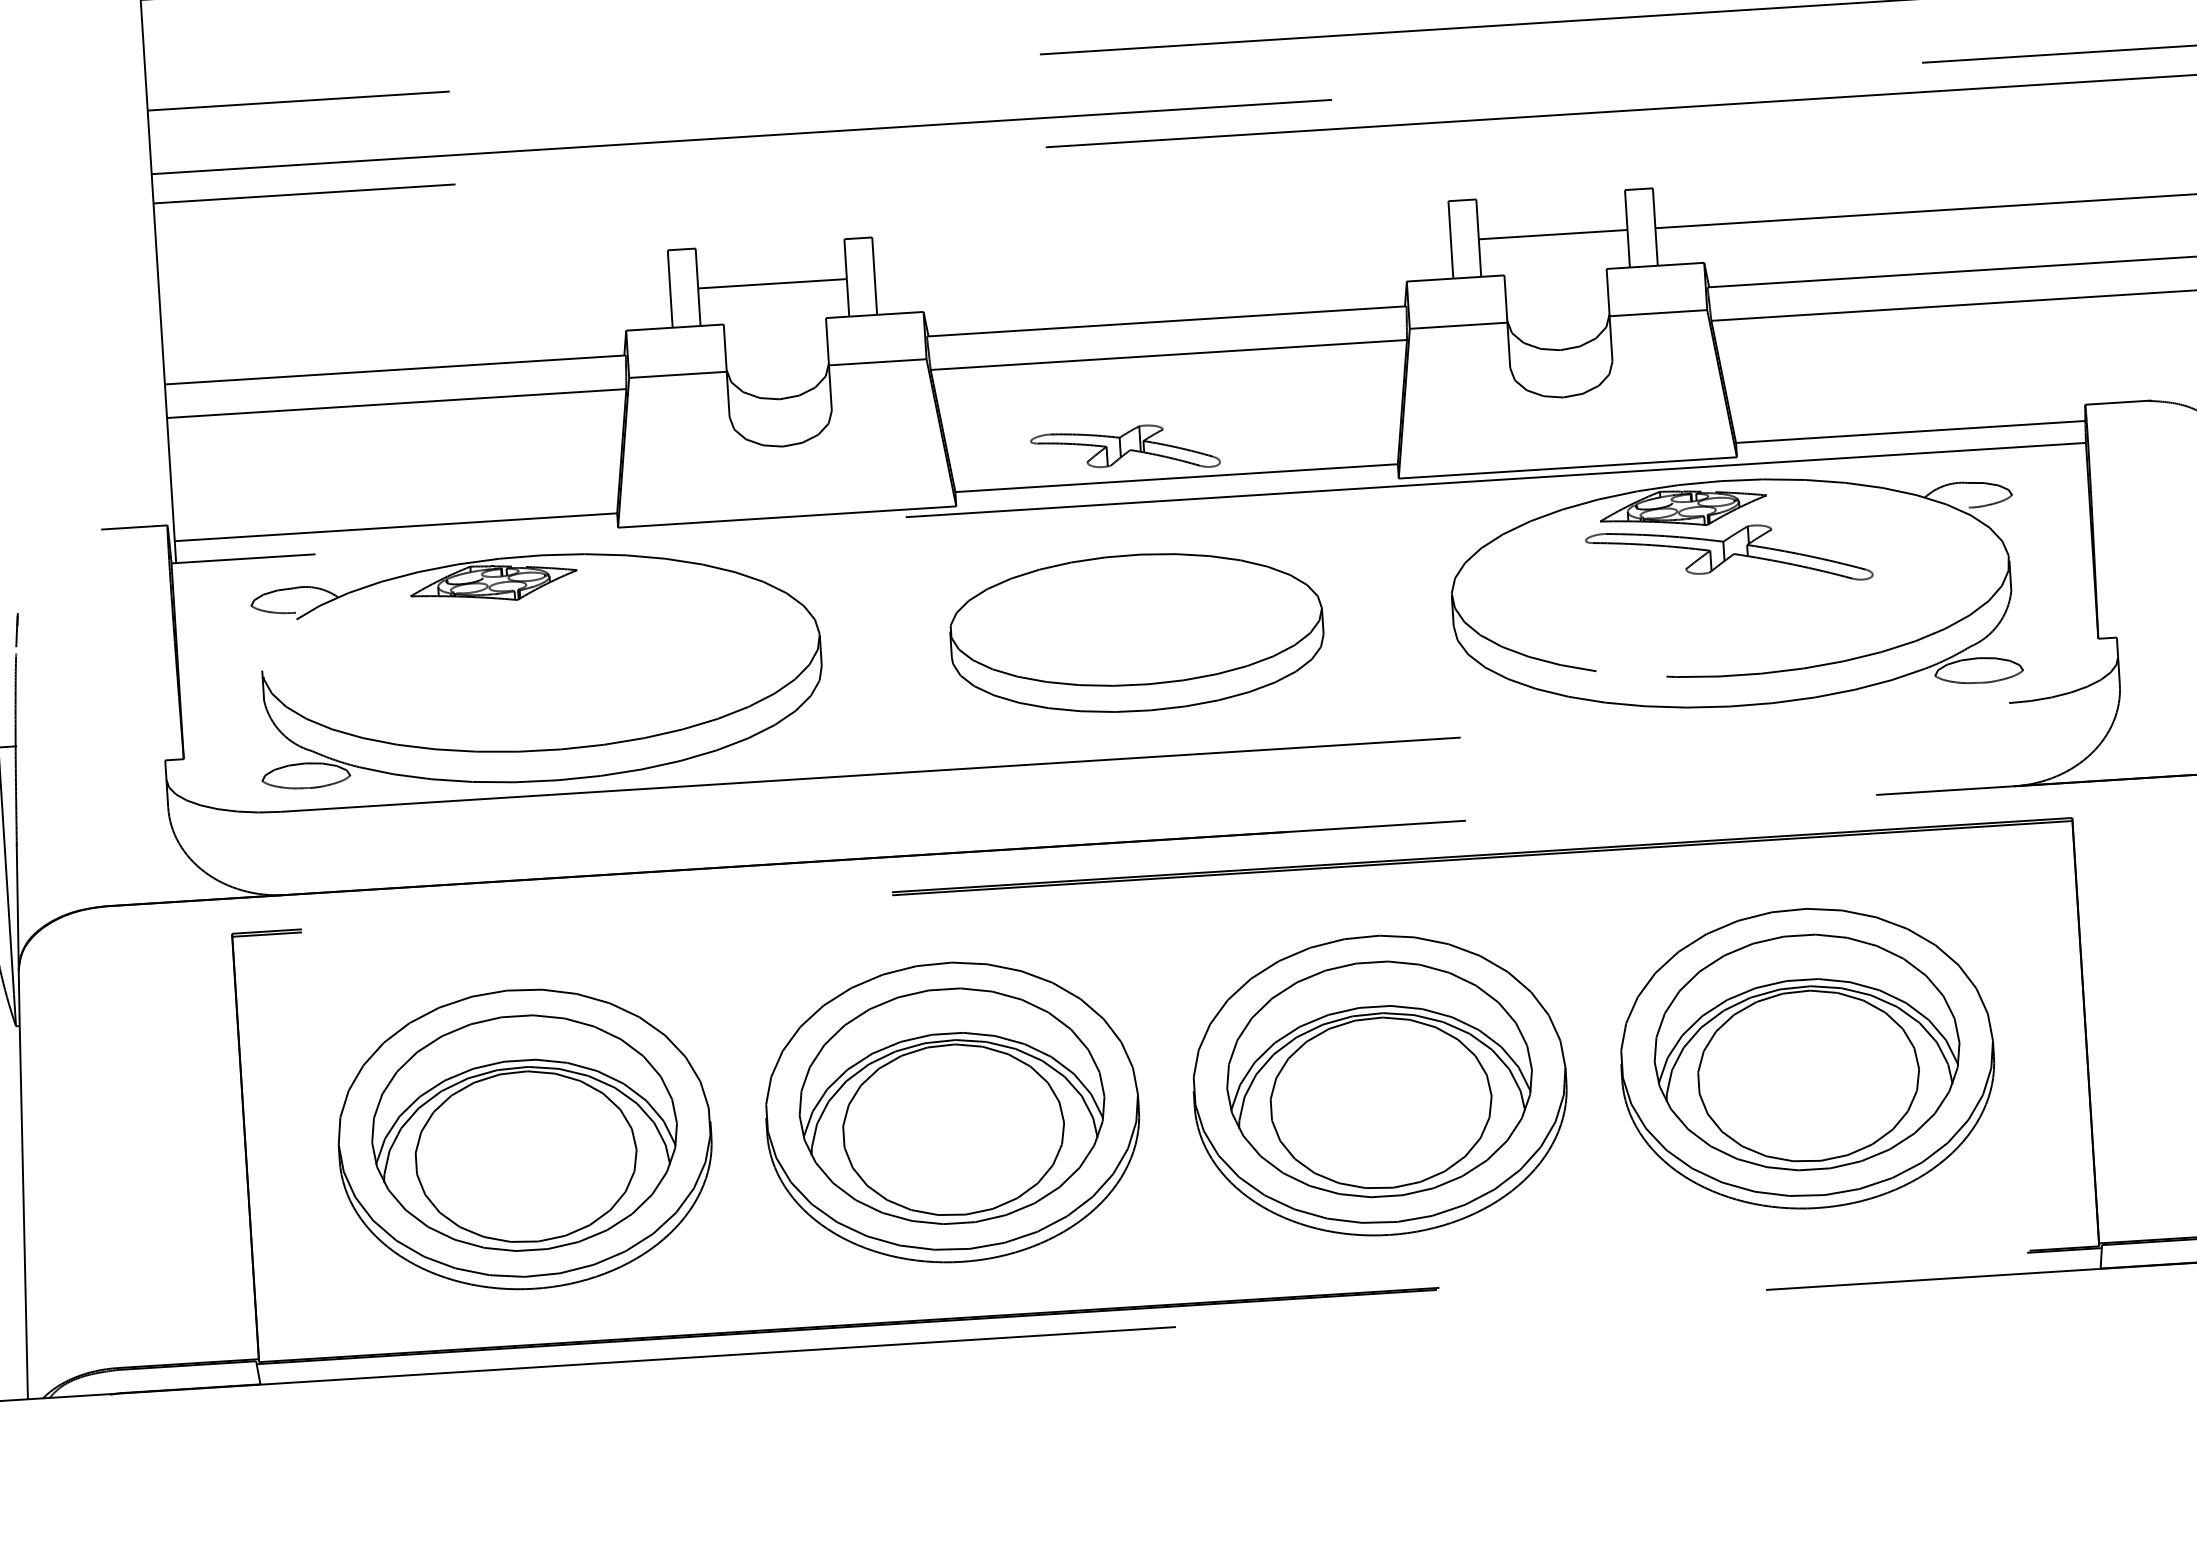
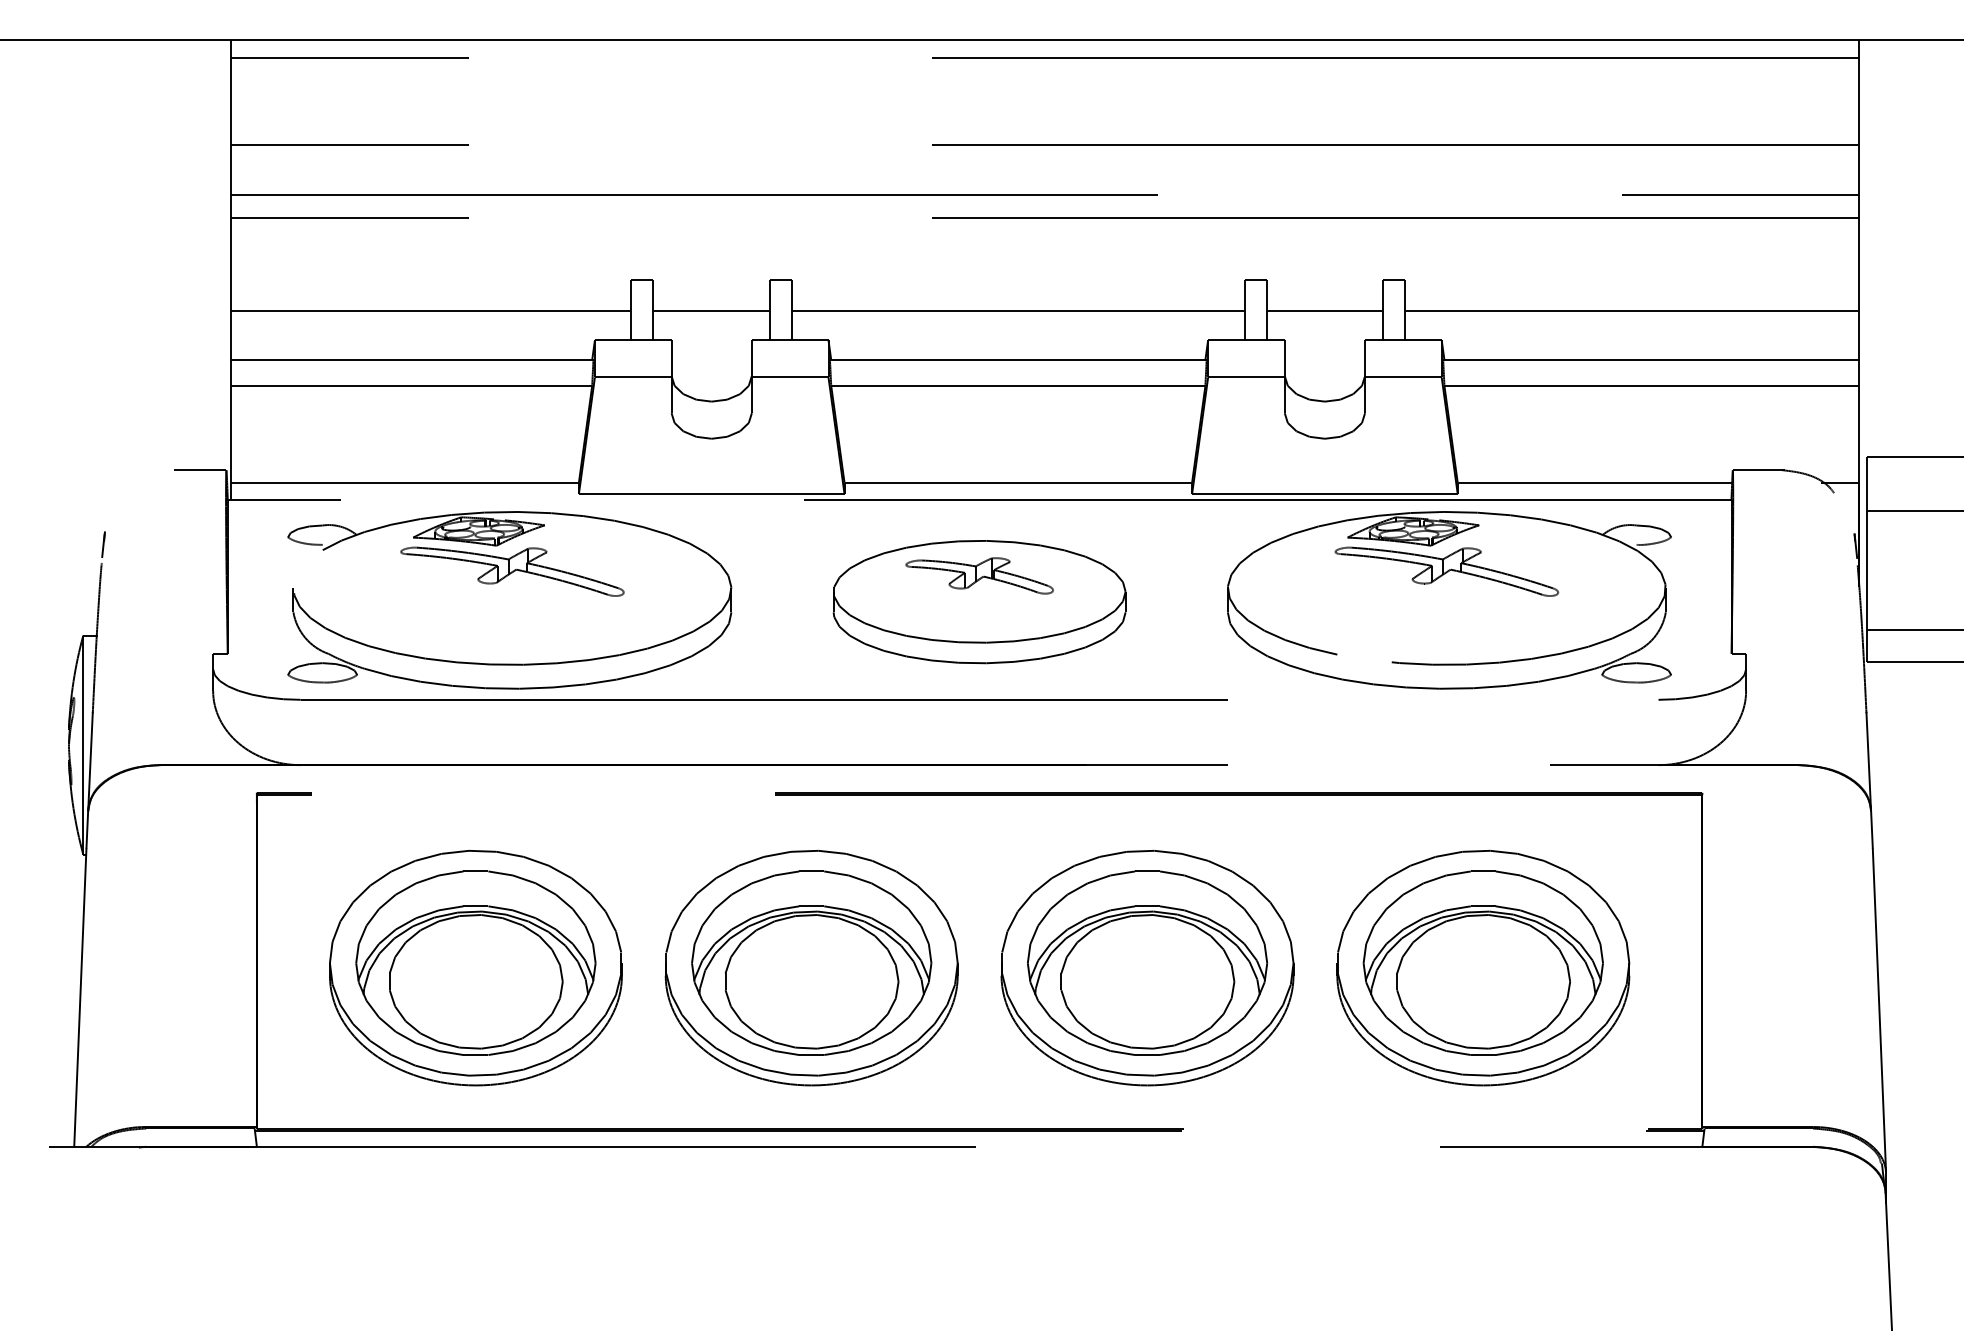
line: (1163, 258) -> (1018, 310), added
line: (415, 305) -> (431, 310), added
part: (1125, 448) -> (979, 575), moved
part: (539, 631) -> (512, 571), added

